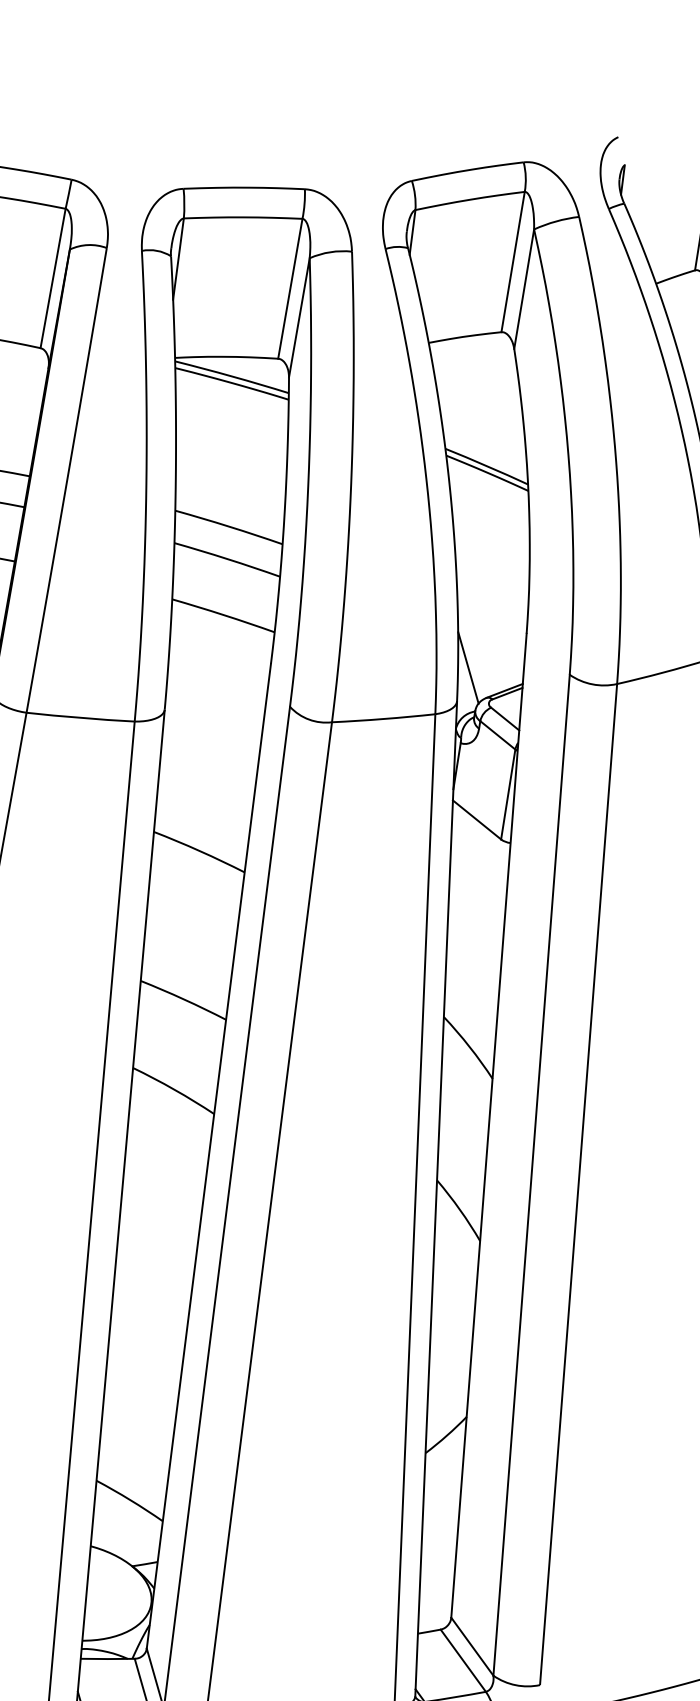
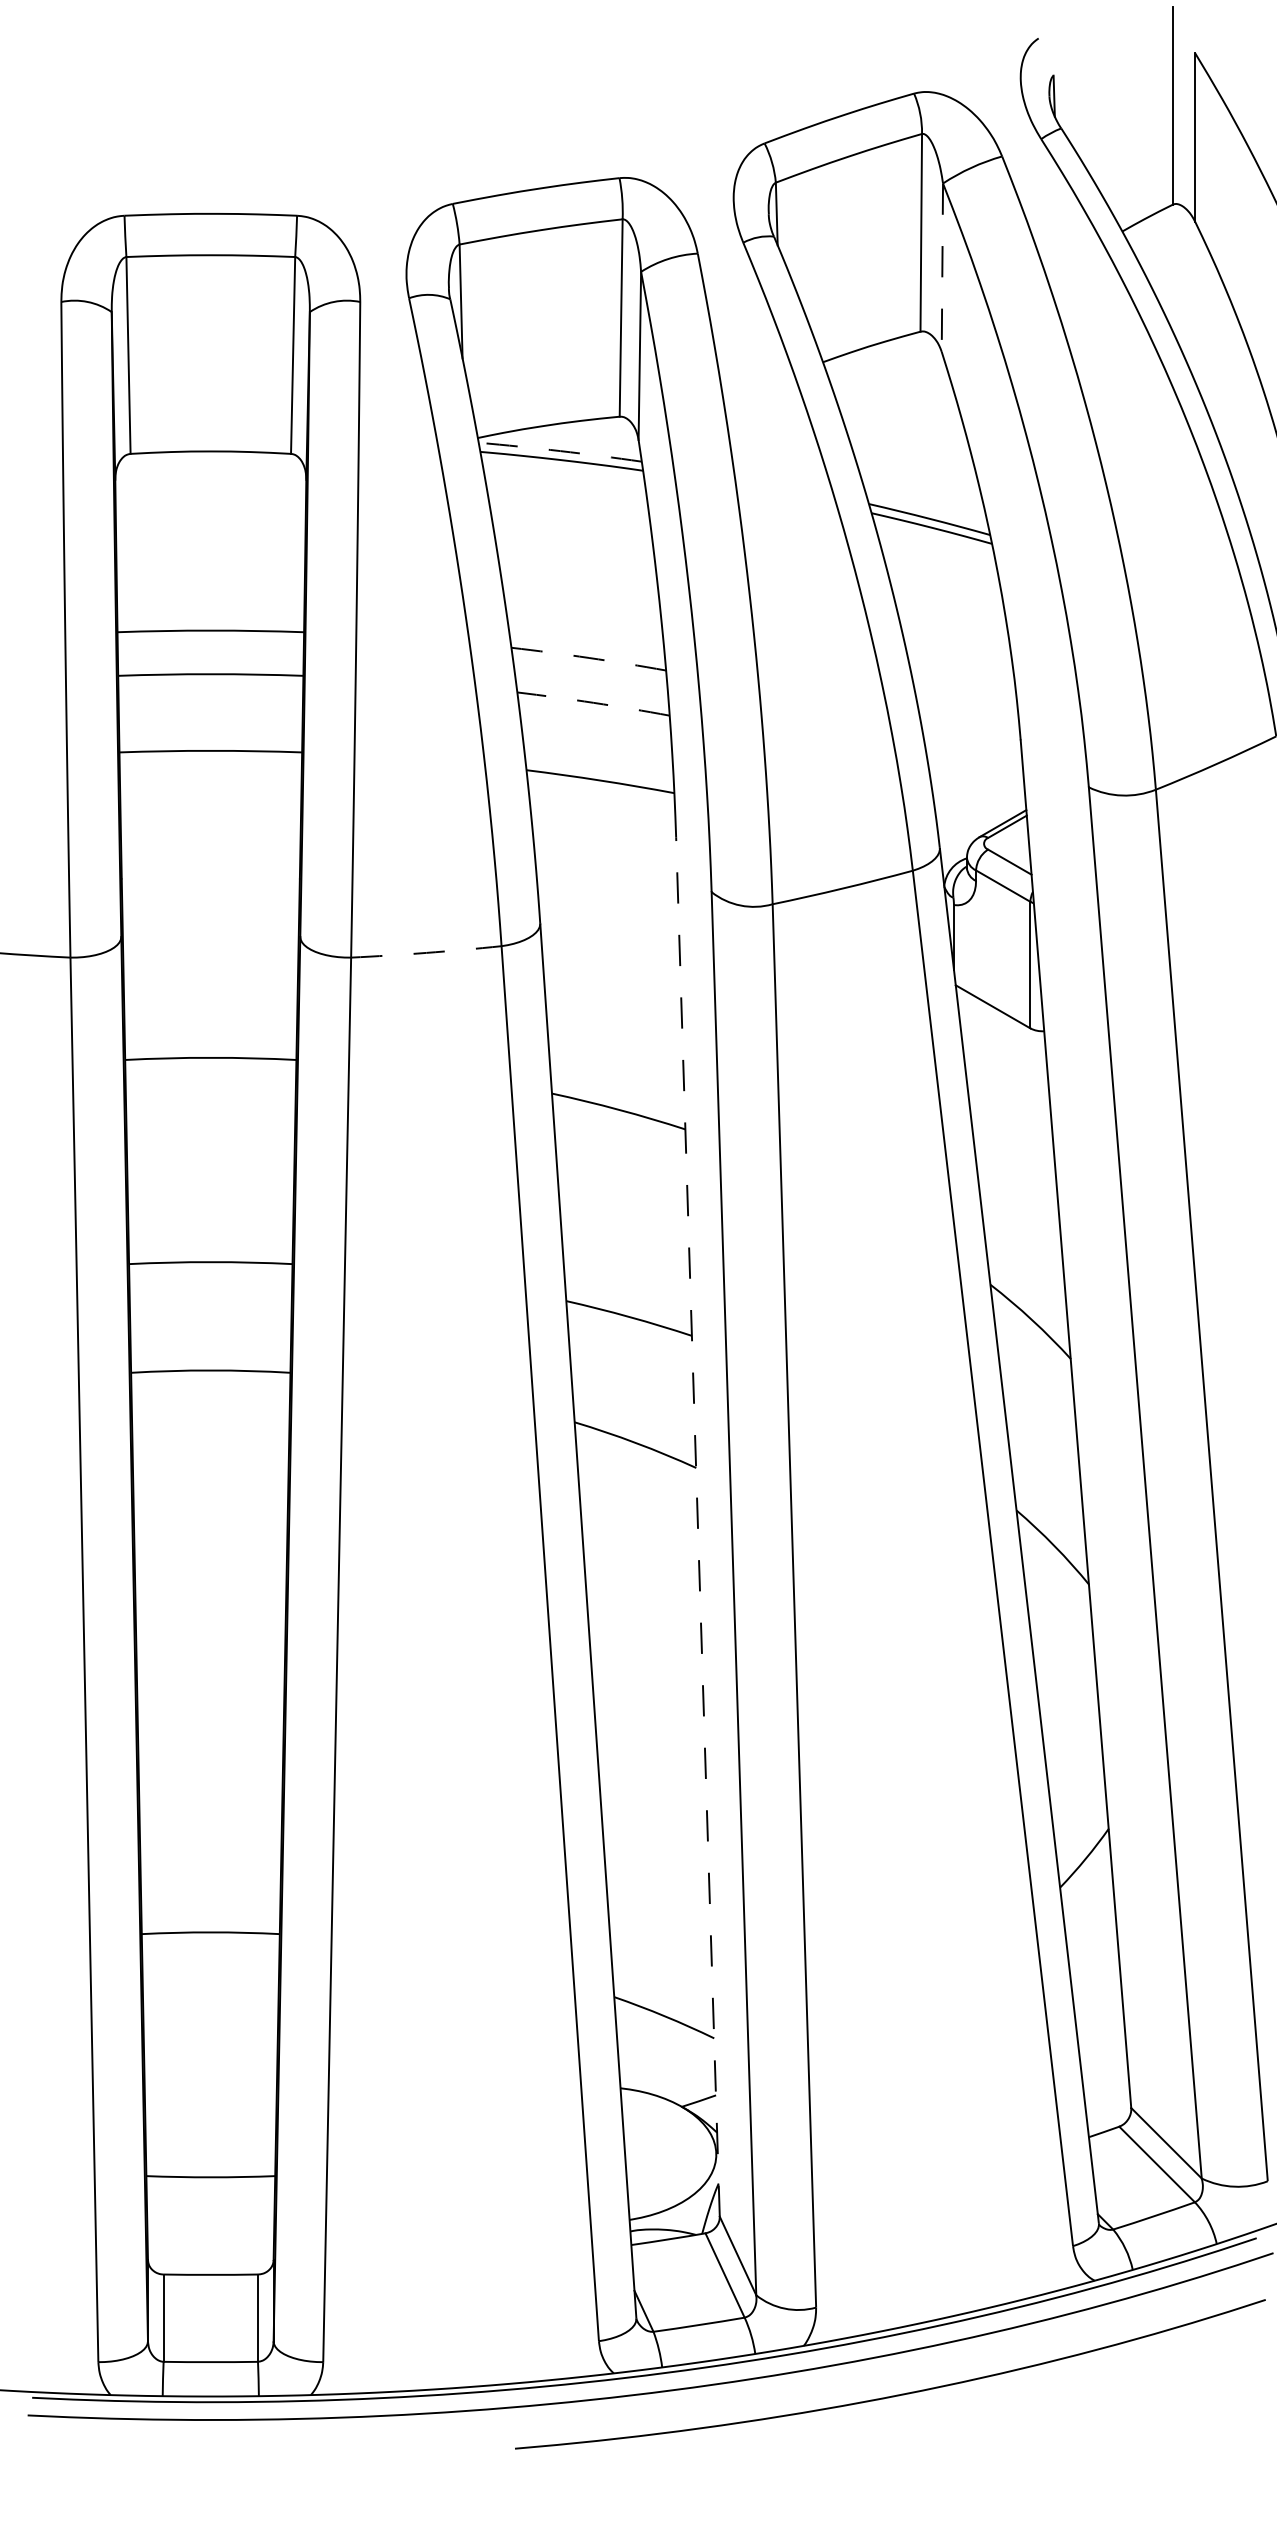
line: (524, 289) -> (942, 268), solid -> dashed
arc: (232, 376) -> (560, 451), solid -> dashed
arc: (229, 526) -> (589, 657), solid -> dashed
arc: (227, 558) -> (593, 702), solid -> dashed
line: (467, 667) -> (947, 799), removed
arc: (80, 717) -> (426, 952), solid -> dashed
line: (208, 1155) -> (697, 1526), solid -> dashed

